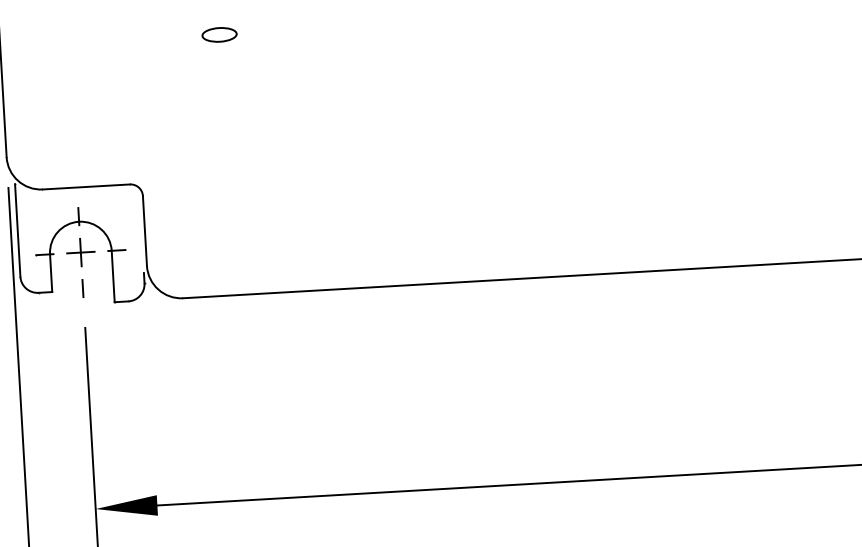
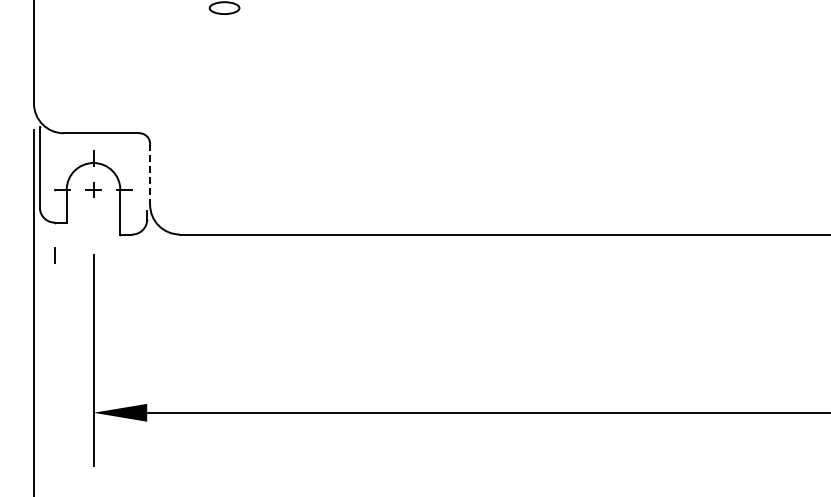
line: (145, 231) -> (150, 174), solid -> dashed
part: (80, 252) -> (93, 189), size x0.6
line: (82, 288) -> (54, 255), moved

